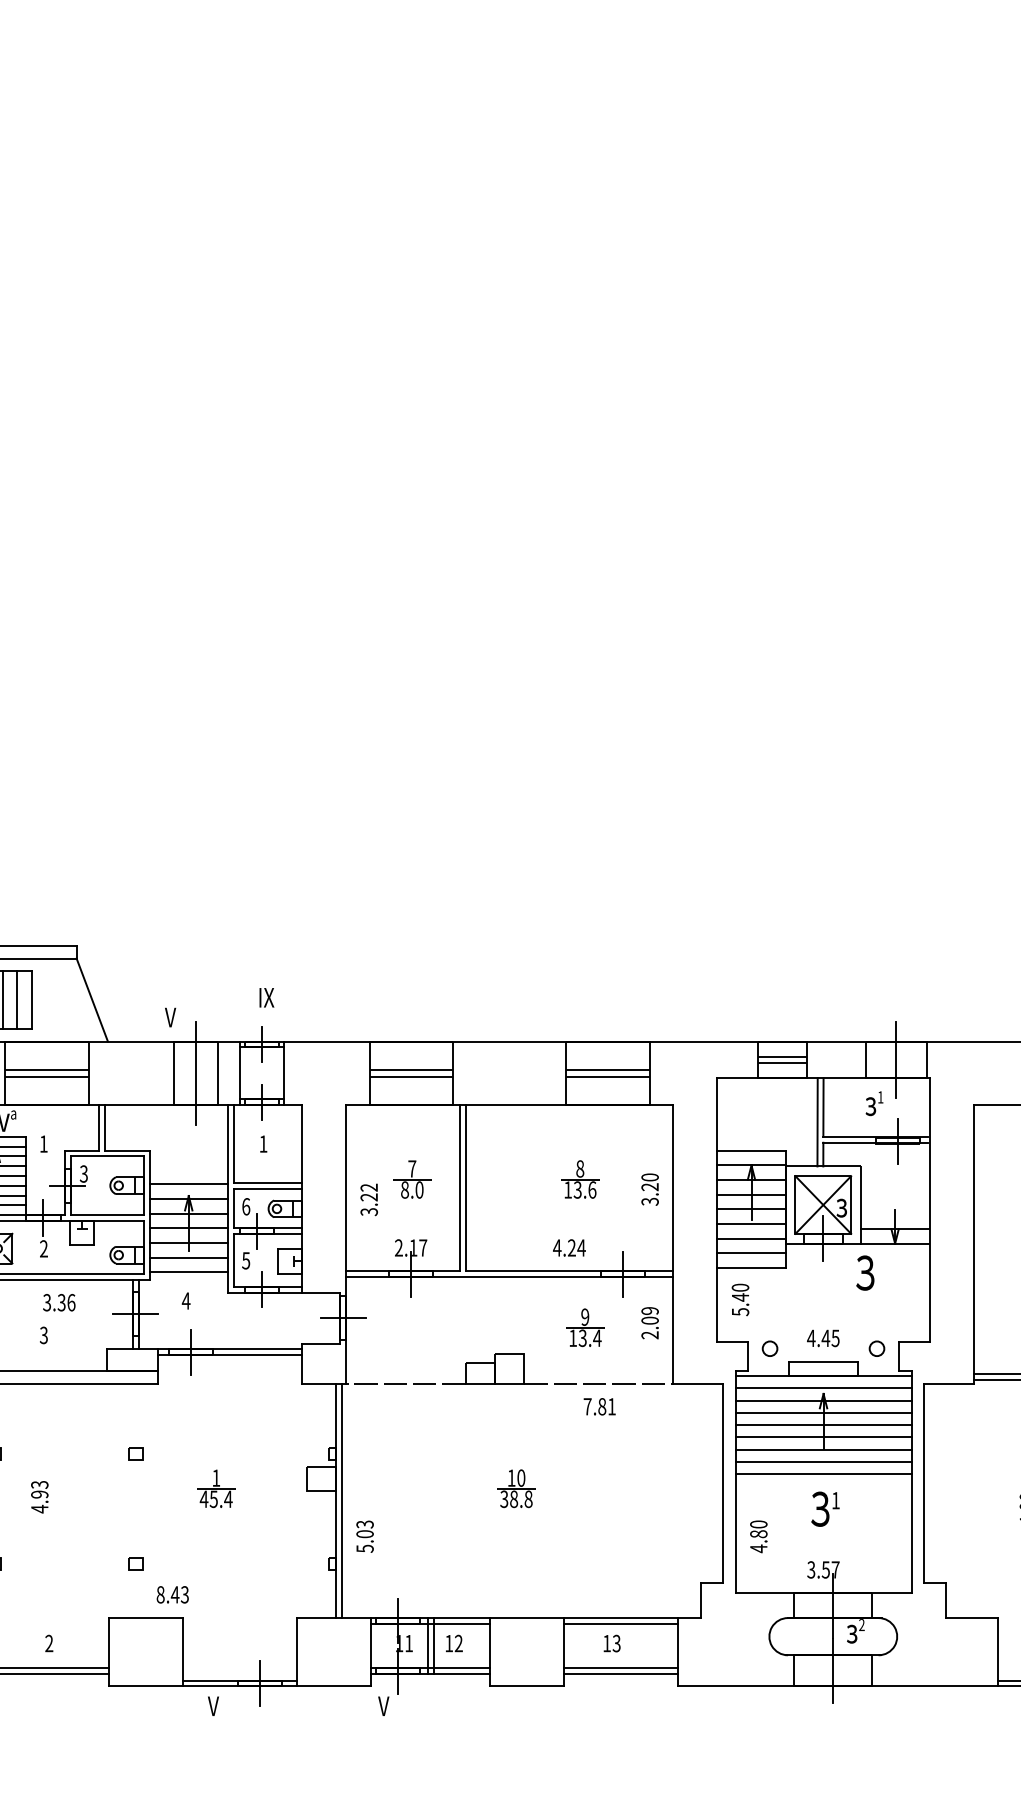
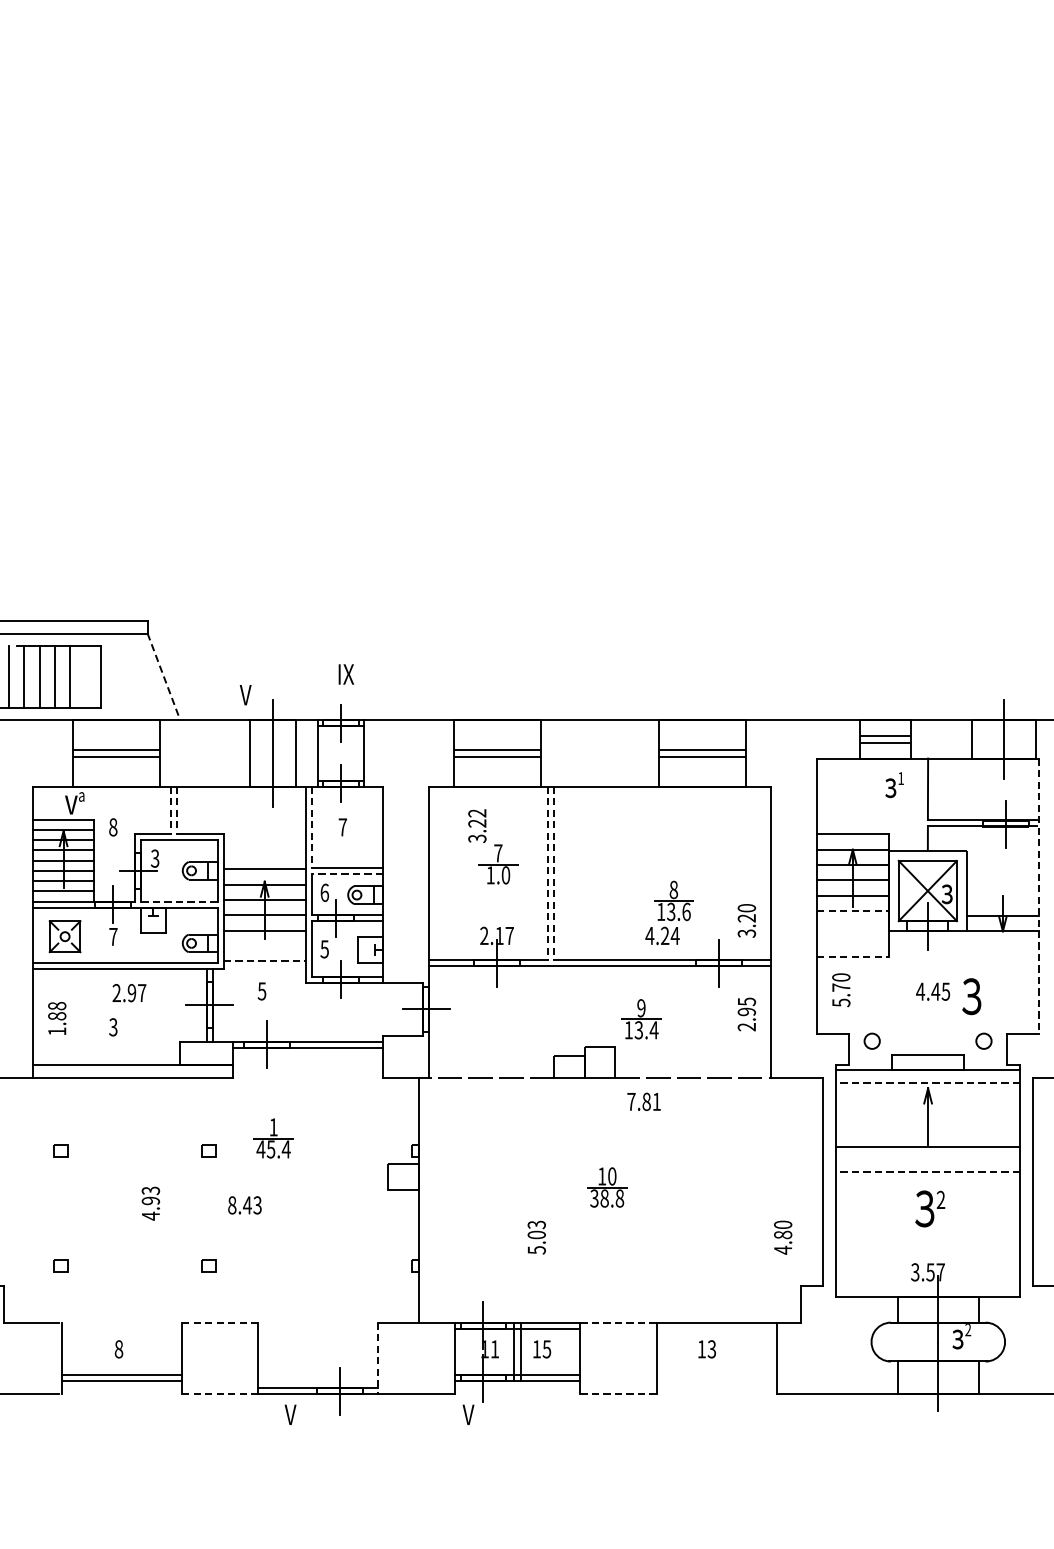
line: (17, 999) -> (85, 676), removed
line: (92, 1000) -> (164, 677), solid -> dashed
text: (874, 1103) -> (894, 784), moved
line: (817, 1122) -> (921, 804), removed
line: (98, 1127) -> (170, 810), solid -> dashed
line: (104, 1127) -> (176, 810), solid -> dashed
text: (43, 1143) -> (112, 826), 1 -> 8
text: (263, 1143) -> (342, 826), 1 -> 7
line: (233, 1144) -> (311, 827), solid -> dashed
part: (580, 1179) -> (674, 900), moved
line: (459, 1188) -> (547, 873), solid -> dashed
line: (465, 1188) -> (553, 873), solid -> dashed
line: (267, 1189) -> (347, 874), solid -> dashed
text: (405, 1189) -> (491, 874), 8.0 -> 1.0
text: (649, 1189) -> (746, 920), moved
text: (368, 1199) -> (476, 825), moved
line: (929, 1210) -> (1038, 896), solid -> dashed
line: (107, 1215) -> (179, 901), solid -> dashed
line: (752, 1224) -> (853, 911), solid -> dashed
line: (751, 1238) -> (852, 926), removed
text: (43, 1248) -> (112, 936), 2 -> 7
line: (751, 1253) -> (852, 941), removed
line: (188, 1257) -> (264, 945), removed
line: (752, 1268) -> (853, 957), solid -> dashed
line: (189, 1272) -> (265, 961), solid -> dashed
text: (865, 1272) -> (971, 996), moved
text: (740, 1297) -> (841, 987), 5.40 -> 5.70
text: (185, 1300) -> (261, 990), 4 -> 5
text: (59, 1302) -> (129, 992), 3.36 -> 2.97
text: (649, 1315) -> (746, 1006), 2.09 -> 2.95
part: (585, 1327) -> (641, 1019), moved
text: (823, 1338) -> (933, 991), moved
line: (823, 1388) -> (928, 1082), solid -> dashed
line: (823, 1400) -> (928, 1095), removed
text: (599, 1406) -> (643, 1101), moved
line: (823, 1412) -> (928, 1107), removed
line: (823, 1425) -> (928, 1121), removed
line: (823, 1437) -> (928, 1133), removed
line: (823, 1461) -> (928, 1159), removed
line: (823, 1473) -> (928, 1171), solid -> dashed
part: (216, 1488) -> (273, 1138), moved
text: (39, 1497) -> (150, 1203), moved
line: (341, 1500) -> (424, 1199), removed
text: (835, 1500) -> (940, 1199), 1 -> 2
text: (364, 1536) -> (536, 1237), moved
text: (758, 1536) -> (782, 1237), moved
text: (172, 1594) -> (244, 1205), moved
line: (146, 1618) -> (220, 1323), solid -> dashed
line: (527, 1618) -> (618, 1323), solid -> dashed
line: (620, 1623) -> (715, 1328), removed
text: (49, 1643) -> (119, 1349), 2 -> 8
text: (458, 1643) -> (546, 1349), 12 -> 15
line: (297, 1652) -> (378, 1358), solid -> dashed
line: (620, 1668) -> (715, 1375), removed
line: (620, 1674) -> (715, 1381), removed
line: (146, 1686) -> (220, 1394), solid -> dashed
line: (527, 1686) -> (618, 1394), solid -> dashed

